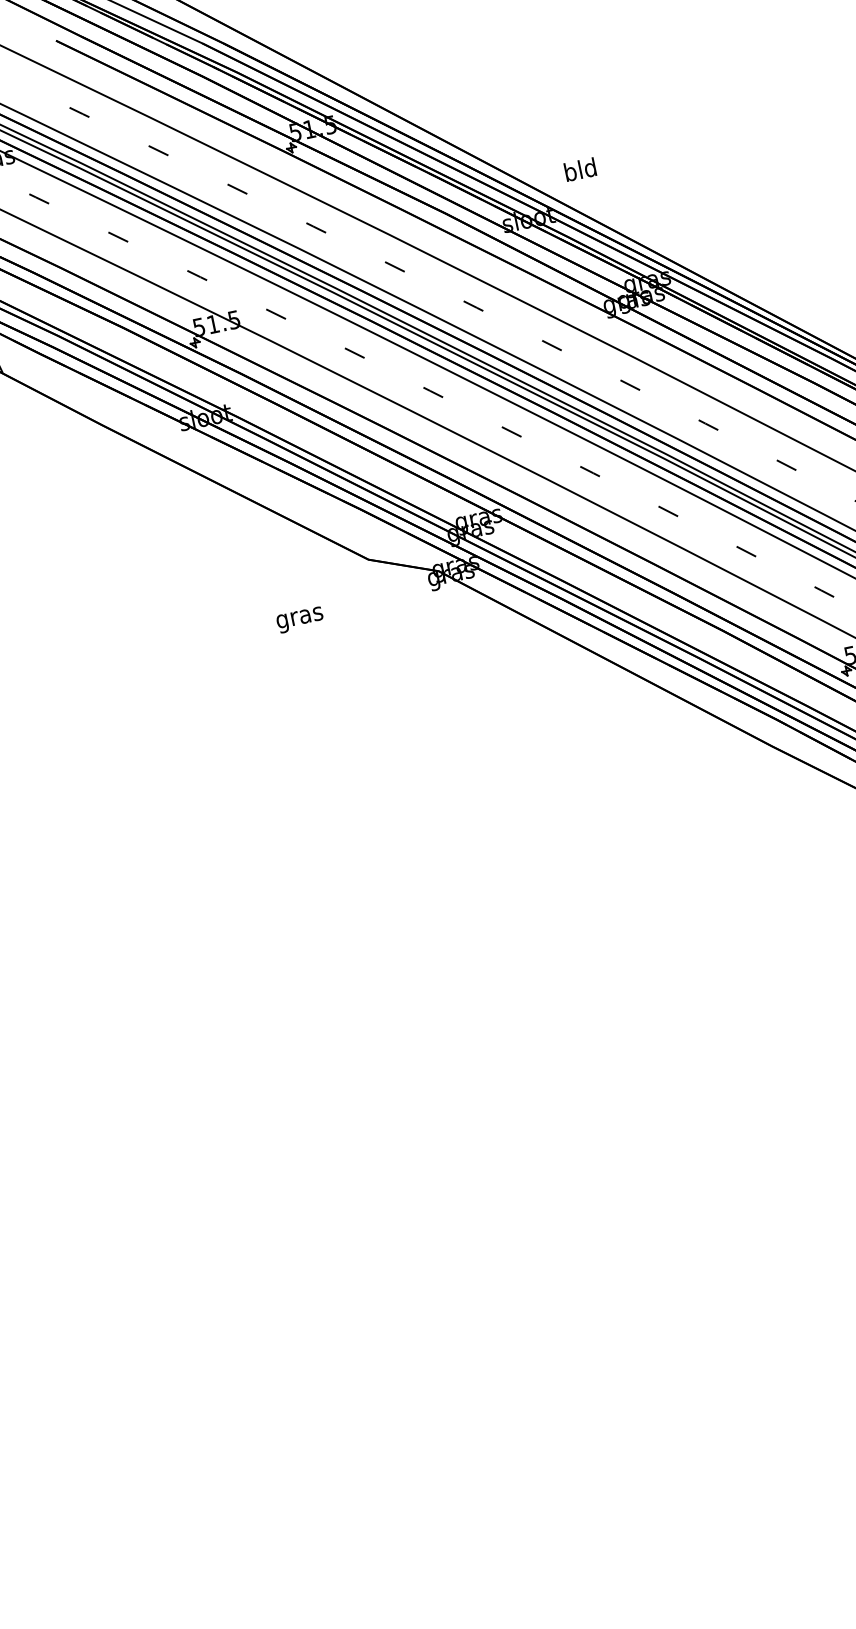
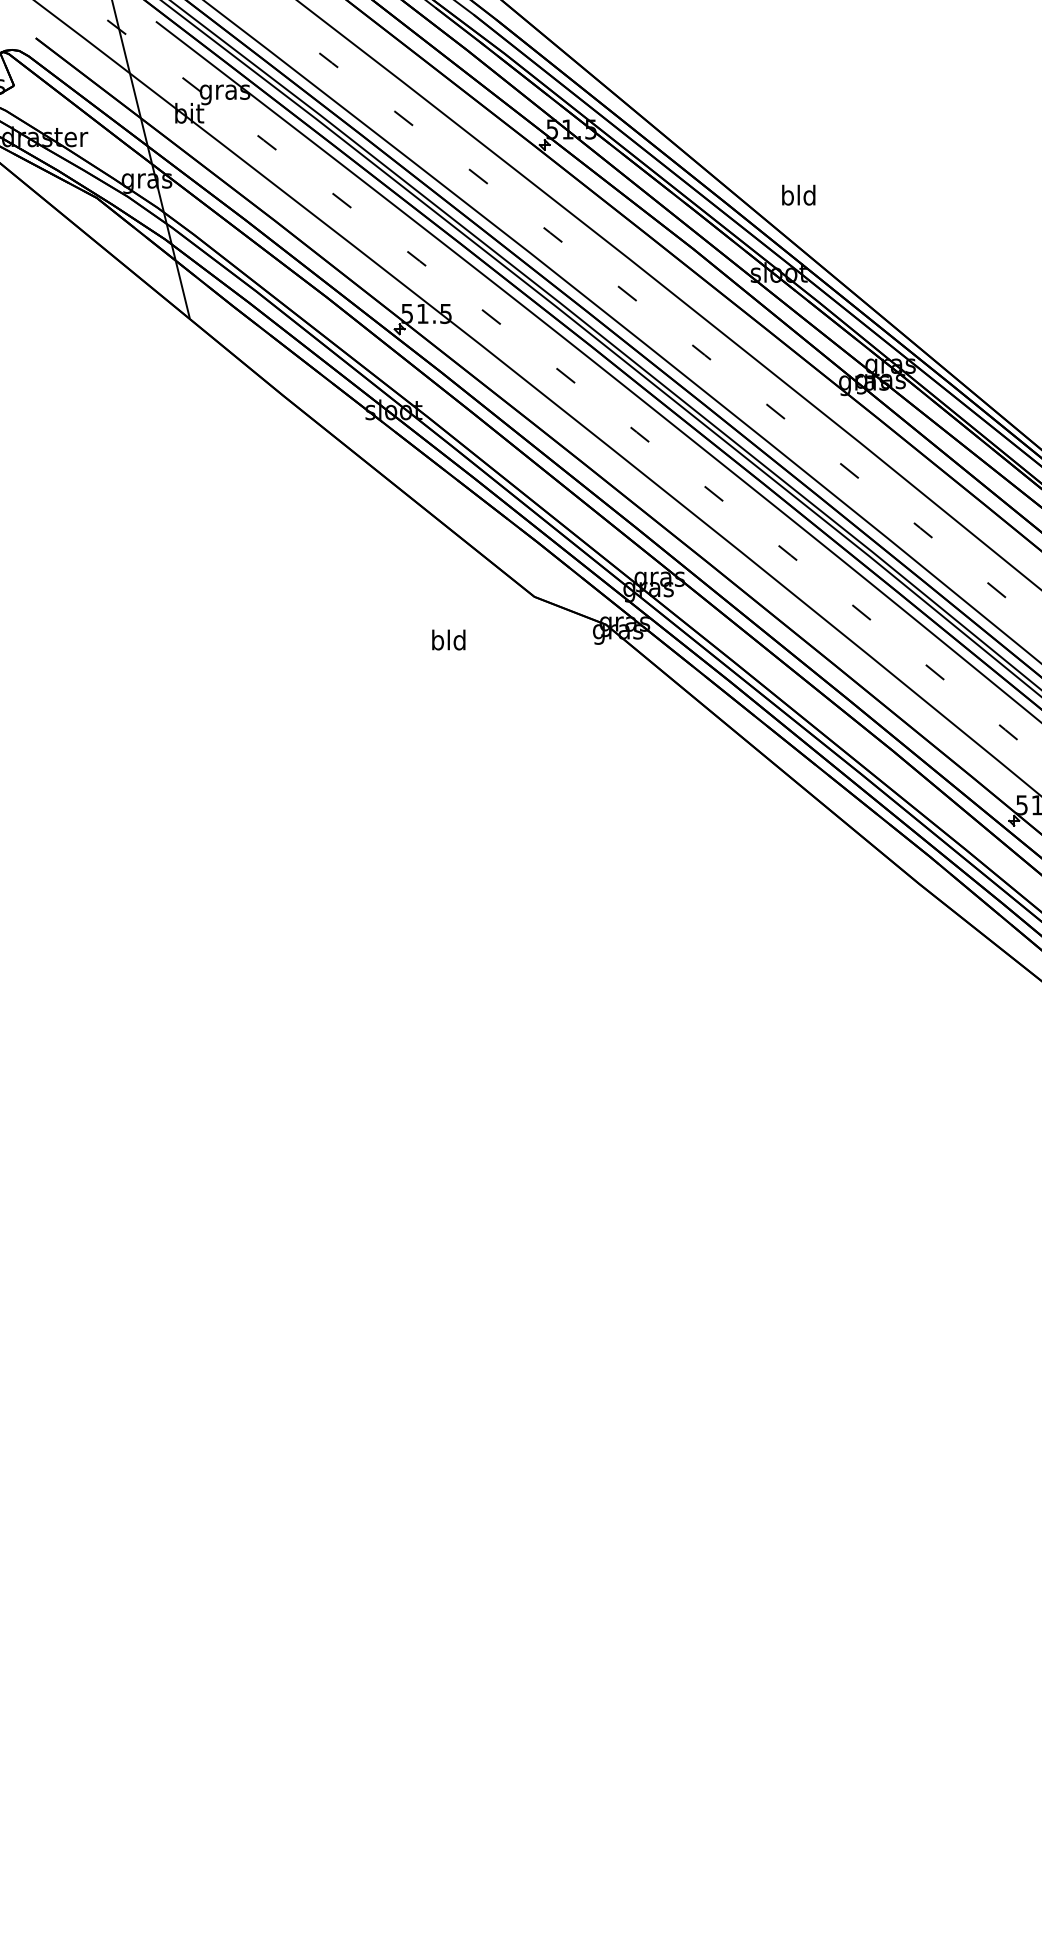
text: (579, 169) -> (798, 194), moved
text: (299, 617) -> (448, 642), gras -> bld

